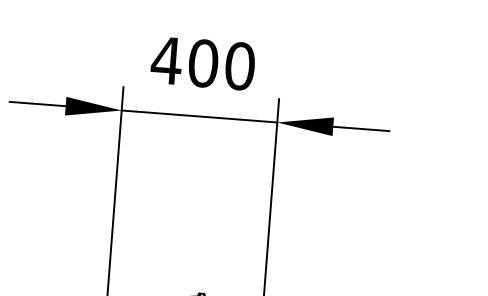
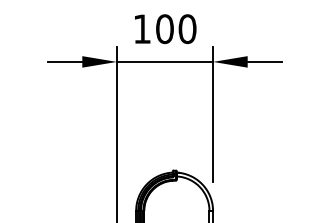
text: (165, 59) -> (141, 28), 400 -> 100

